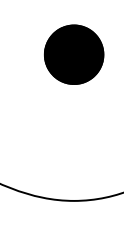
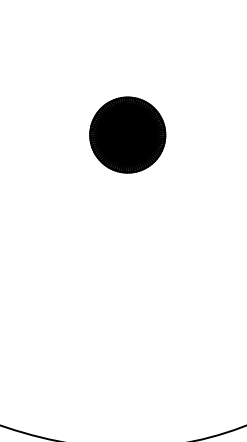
part: (74, 54) -> (128, 134), size x0.6

